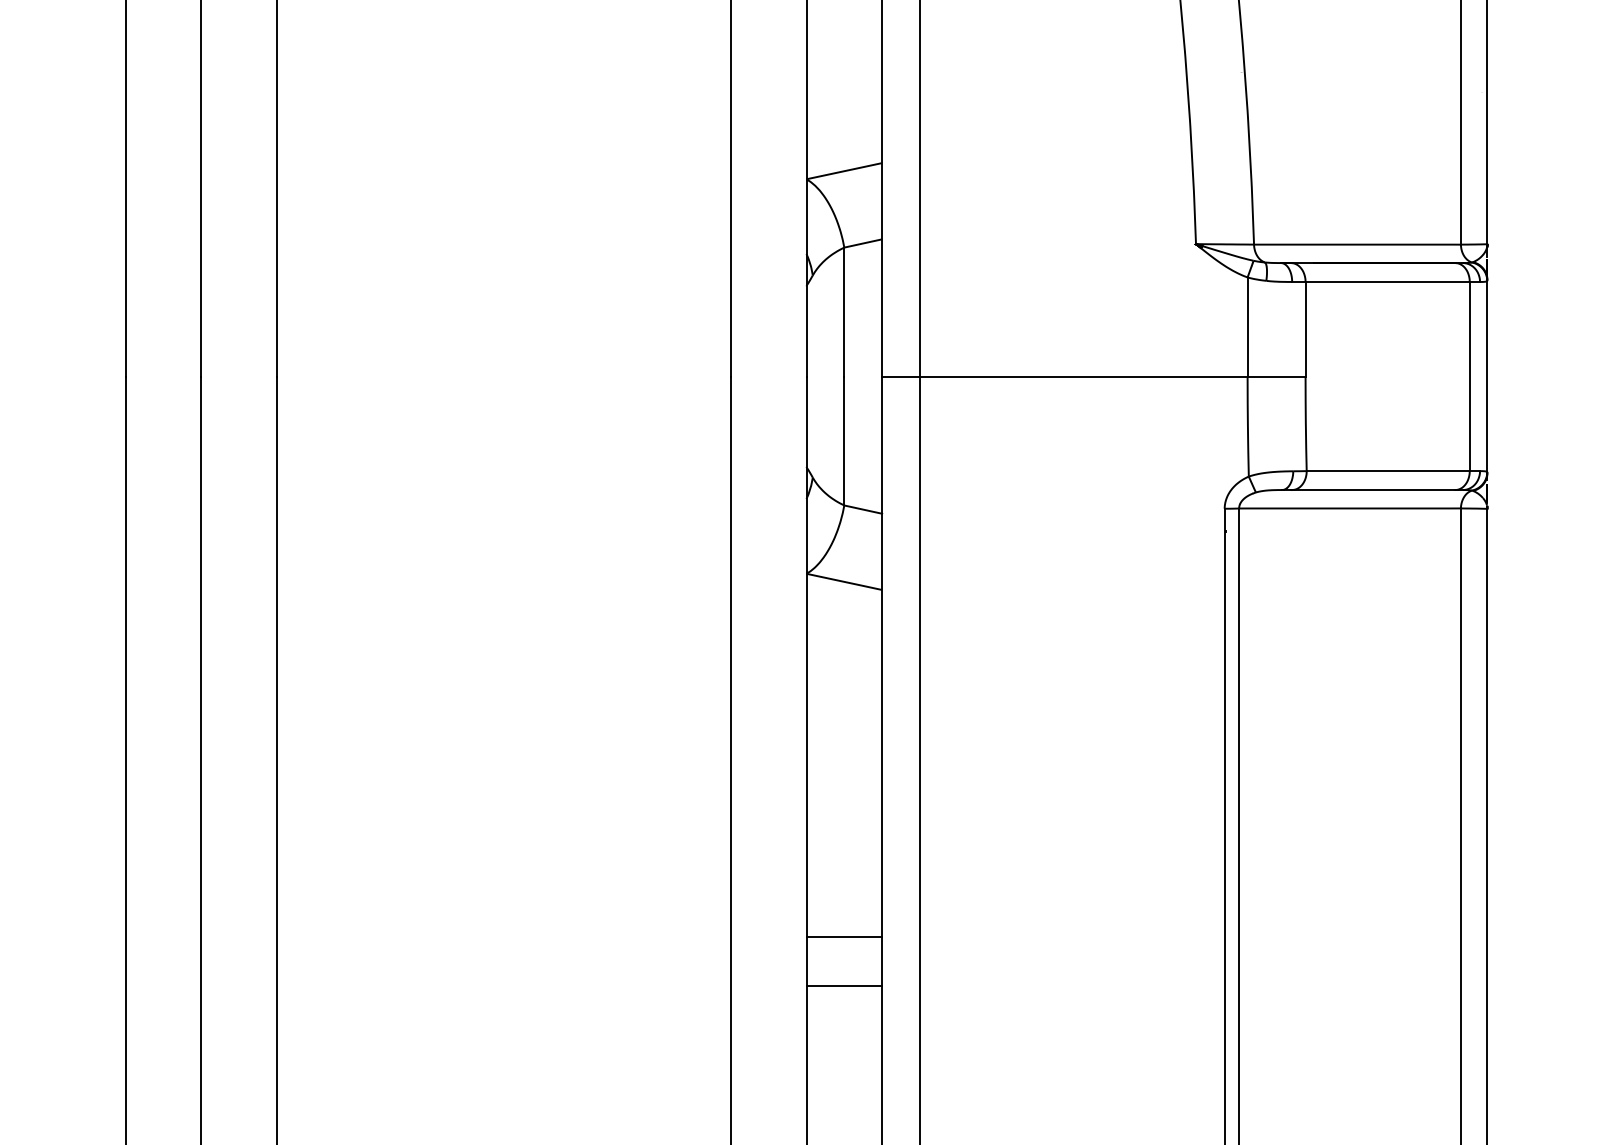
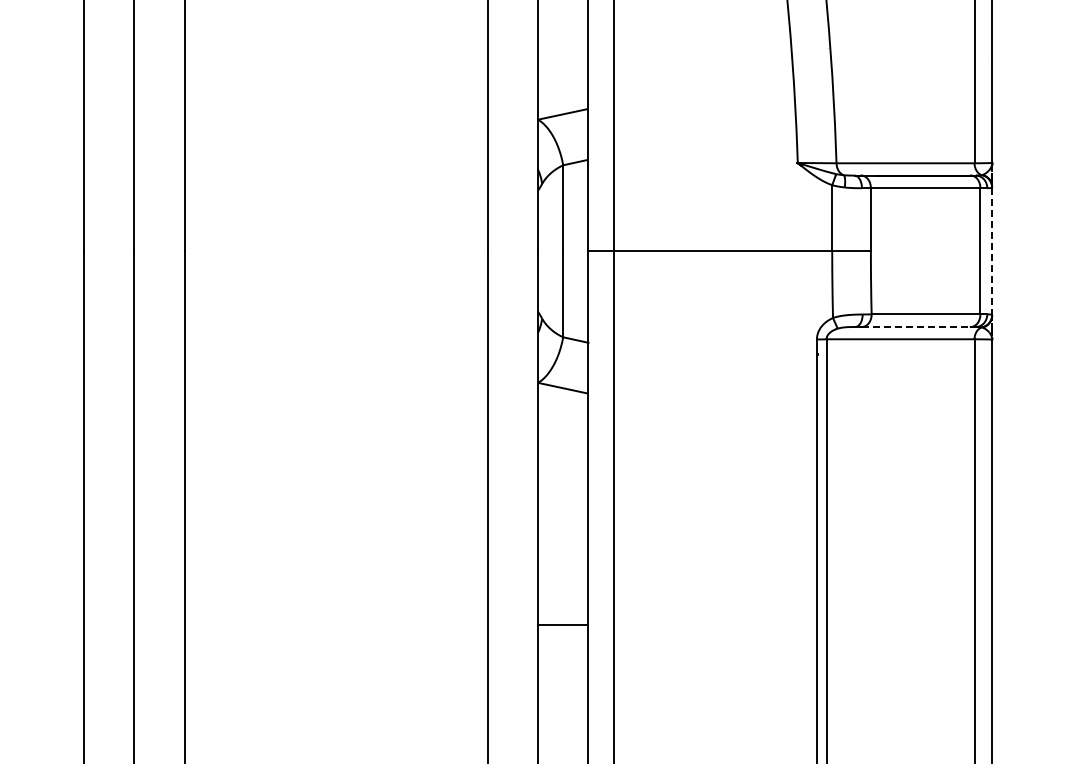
line: (1487, 376) -> (992, 251), solid -> dashed
line: (1375, 489) -> (917, 326), solid -> dashed
line: (844, 985) -> (563, 657), removed

